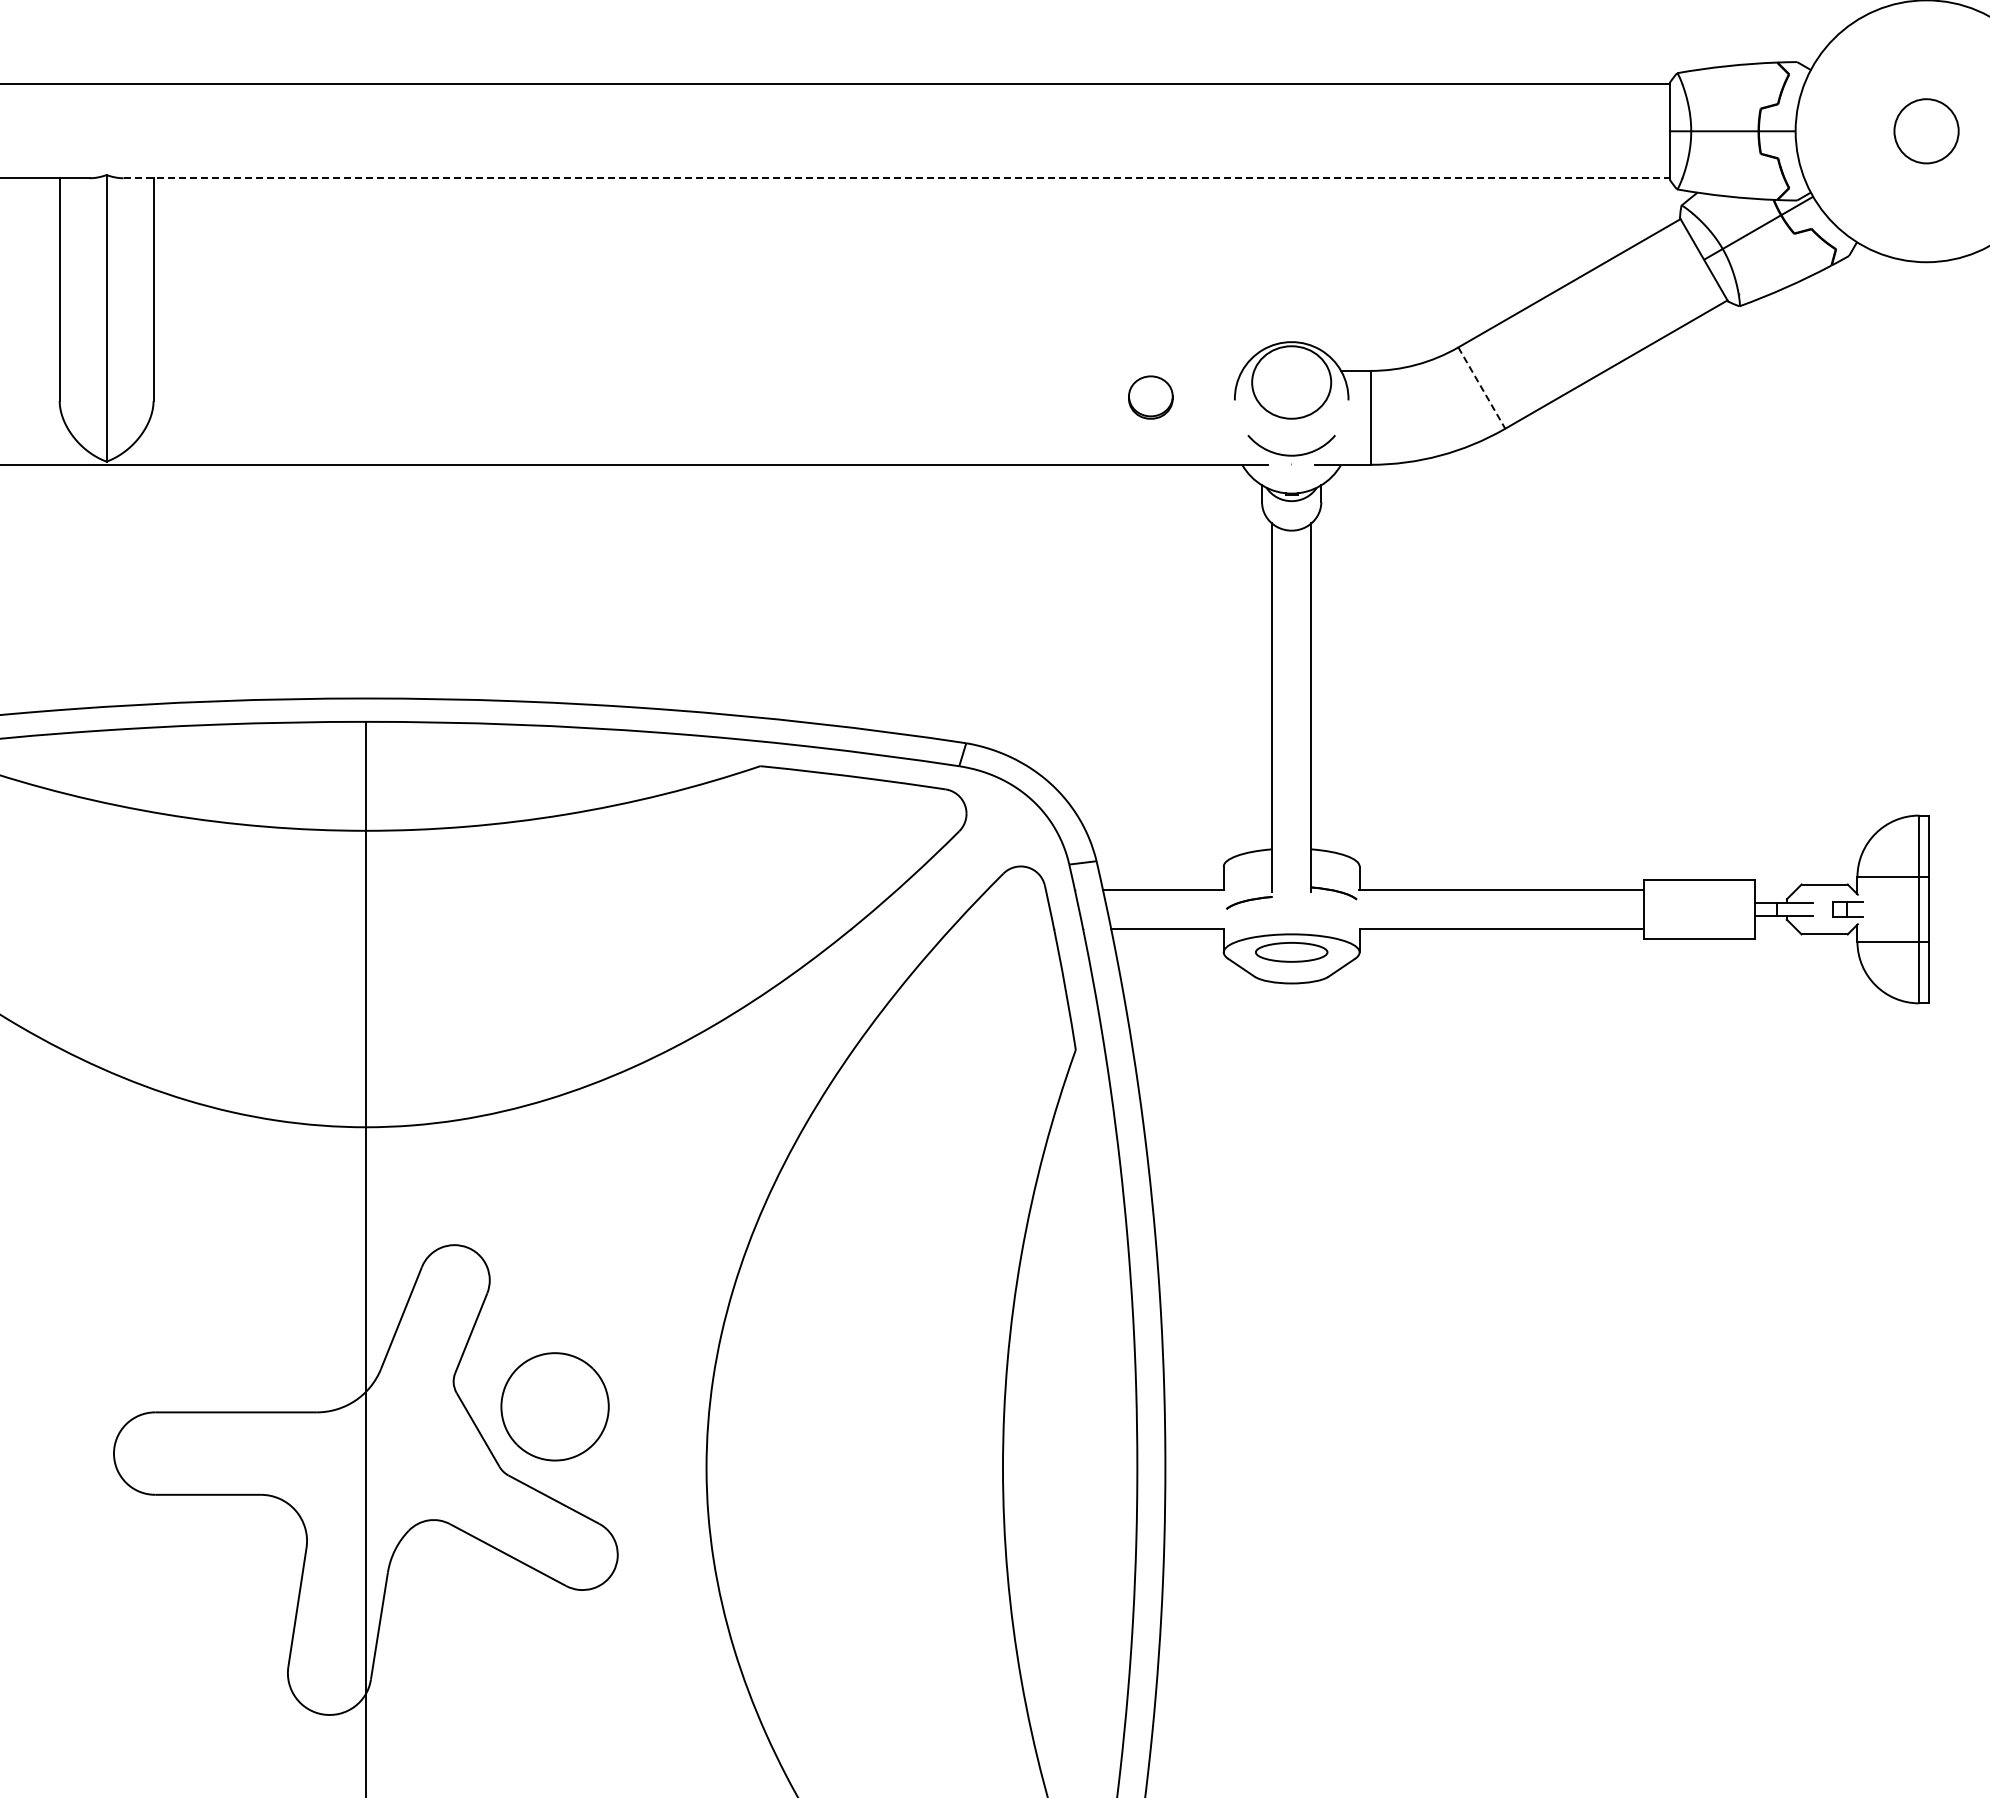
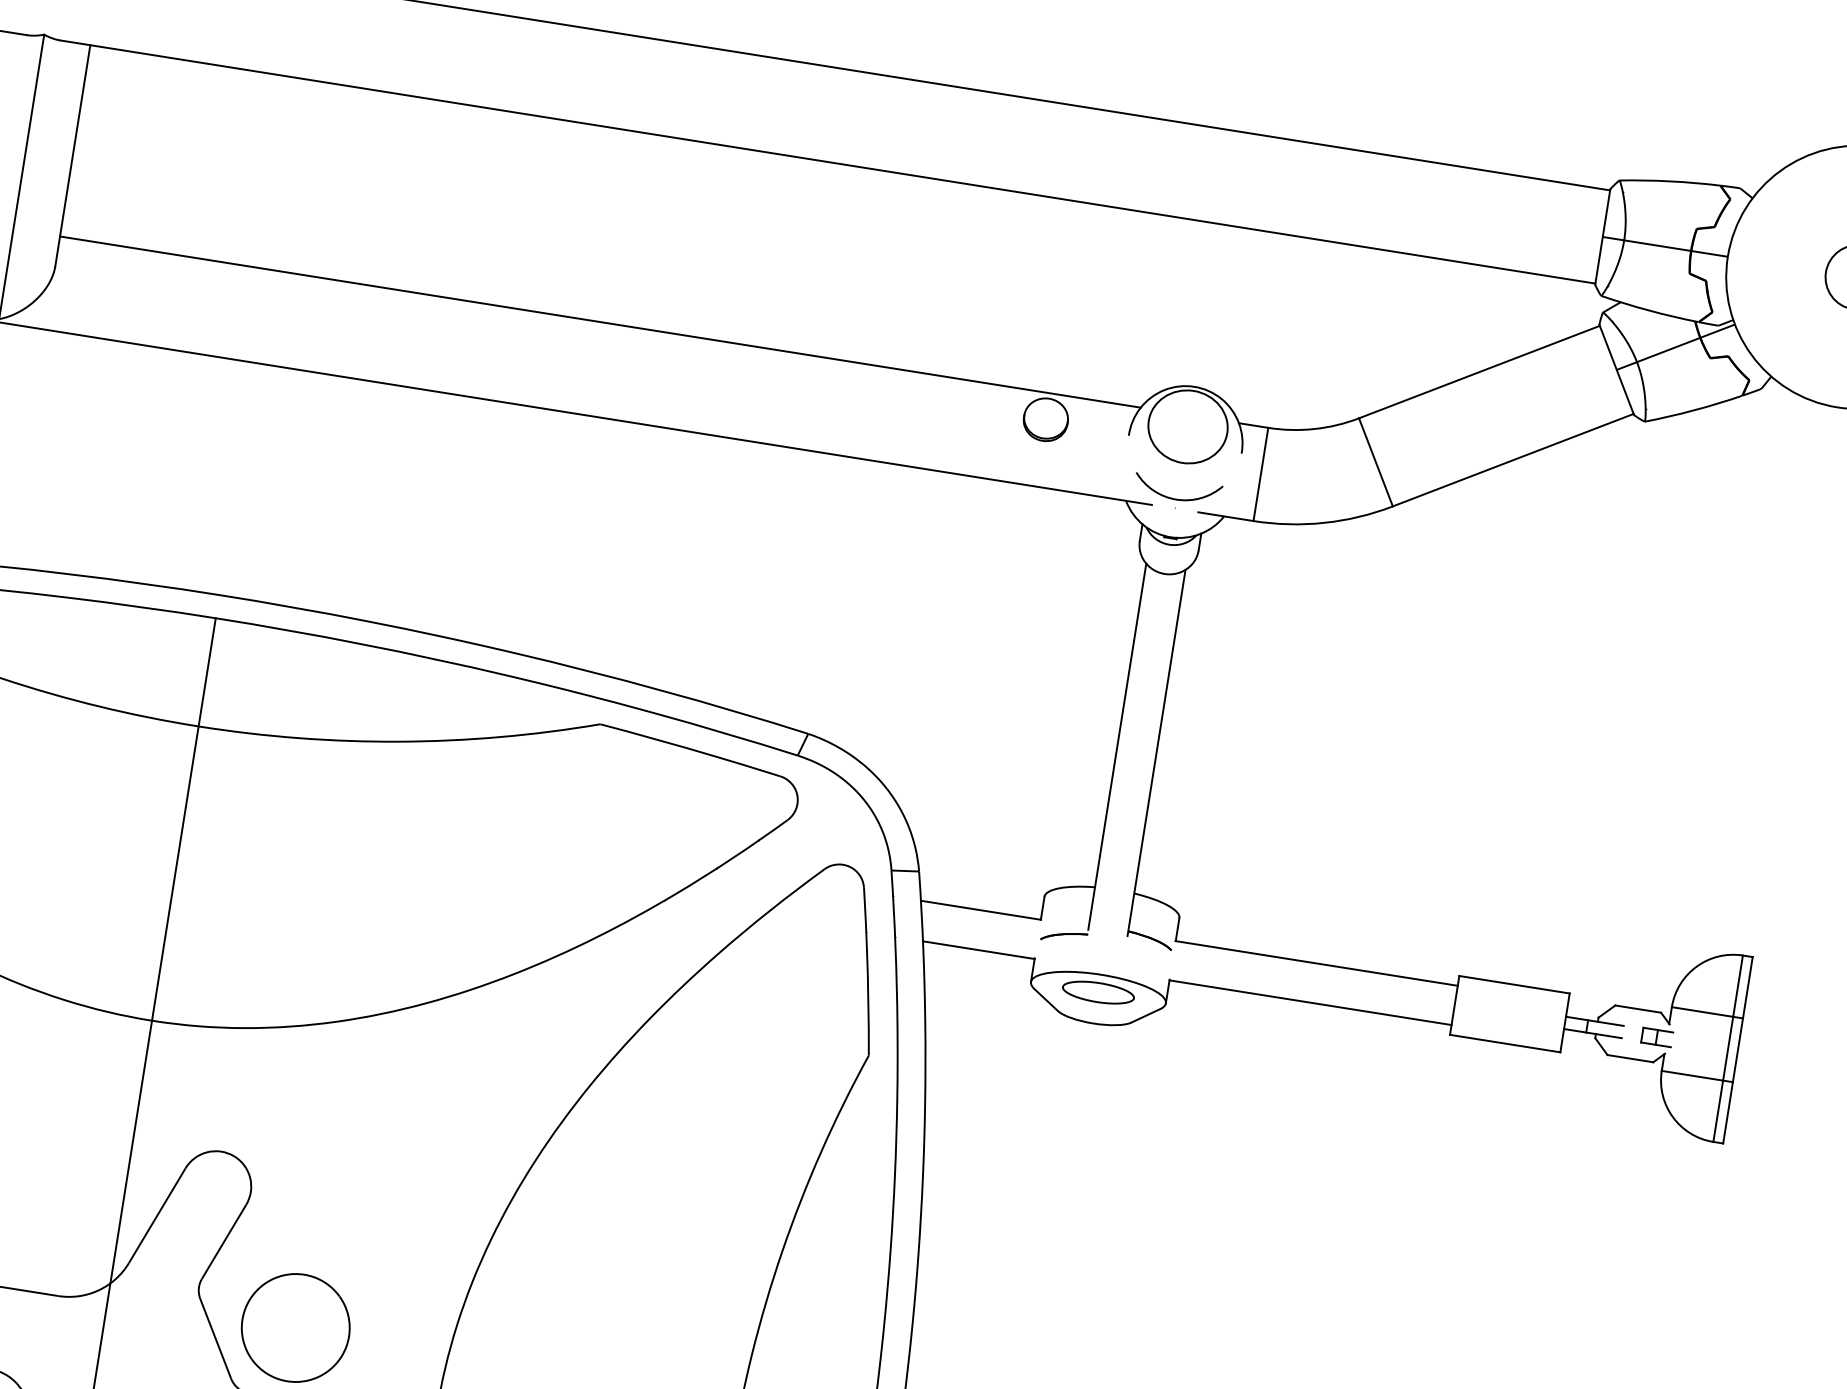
line: (897, 178) -> (828, 162), dashed -> solid
line: (697, 370) -> (600, 321), added
line: (1481, 388) -> (1375, 462), dashed -> solid

